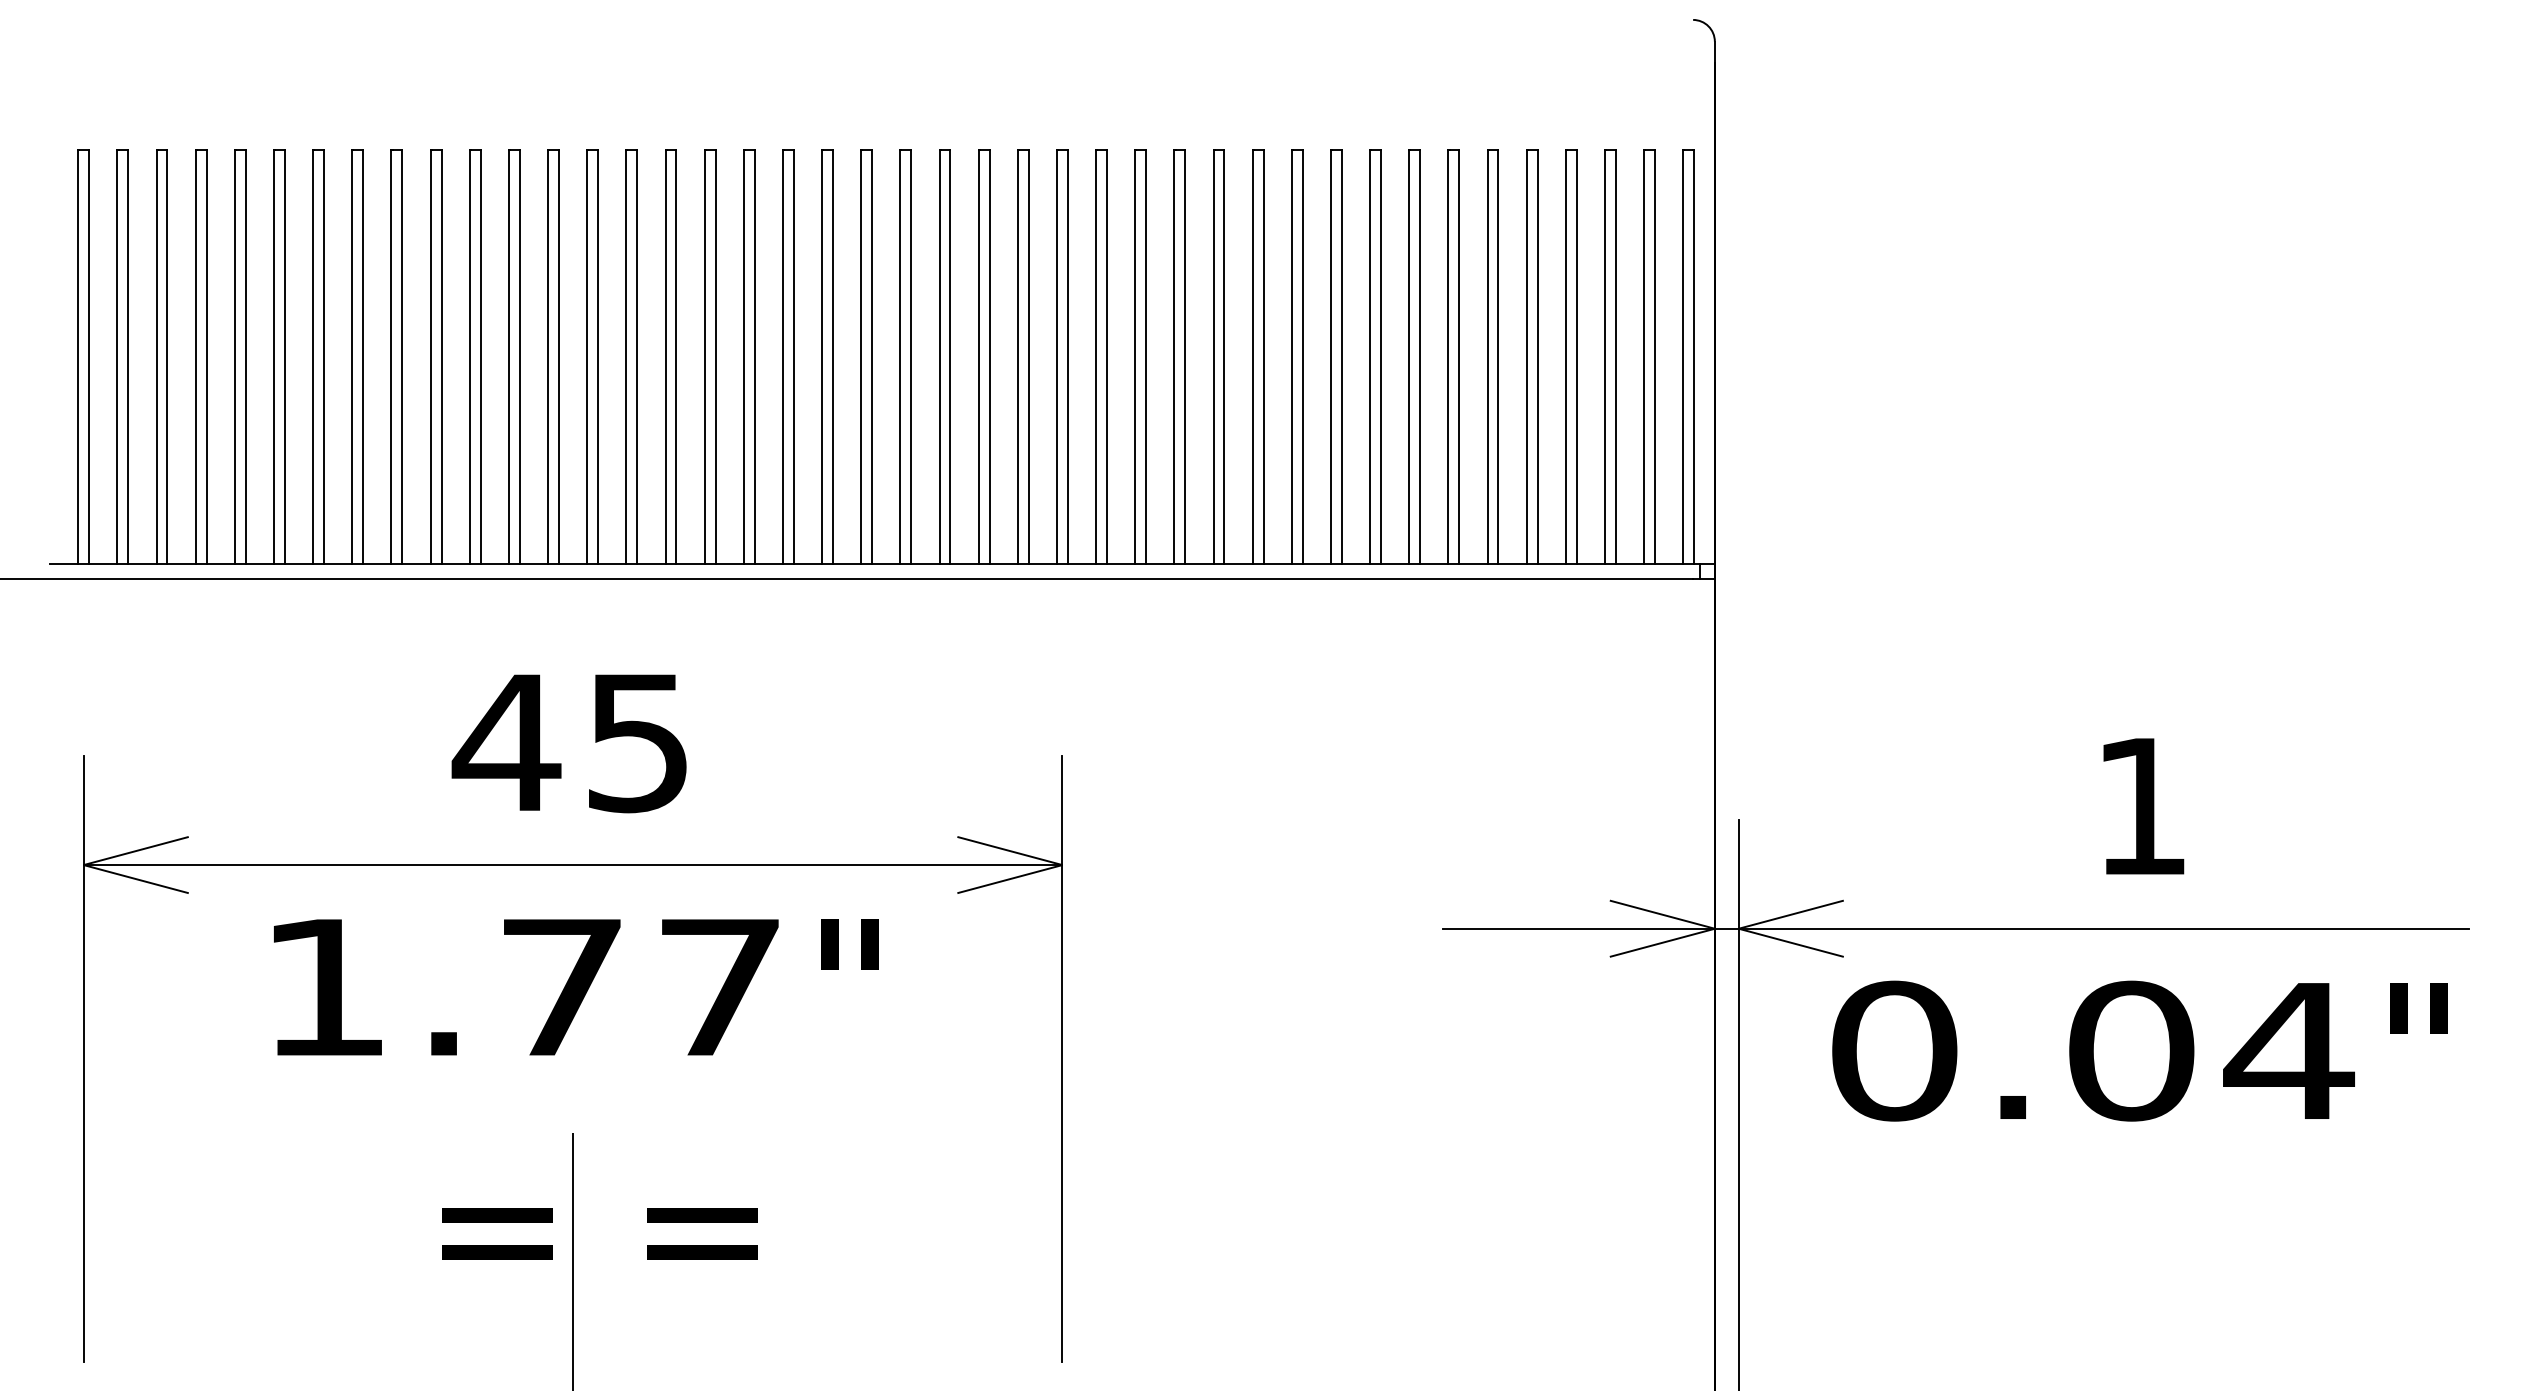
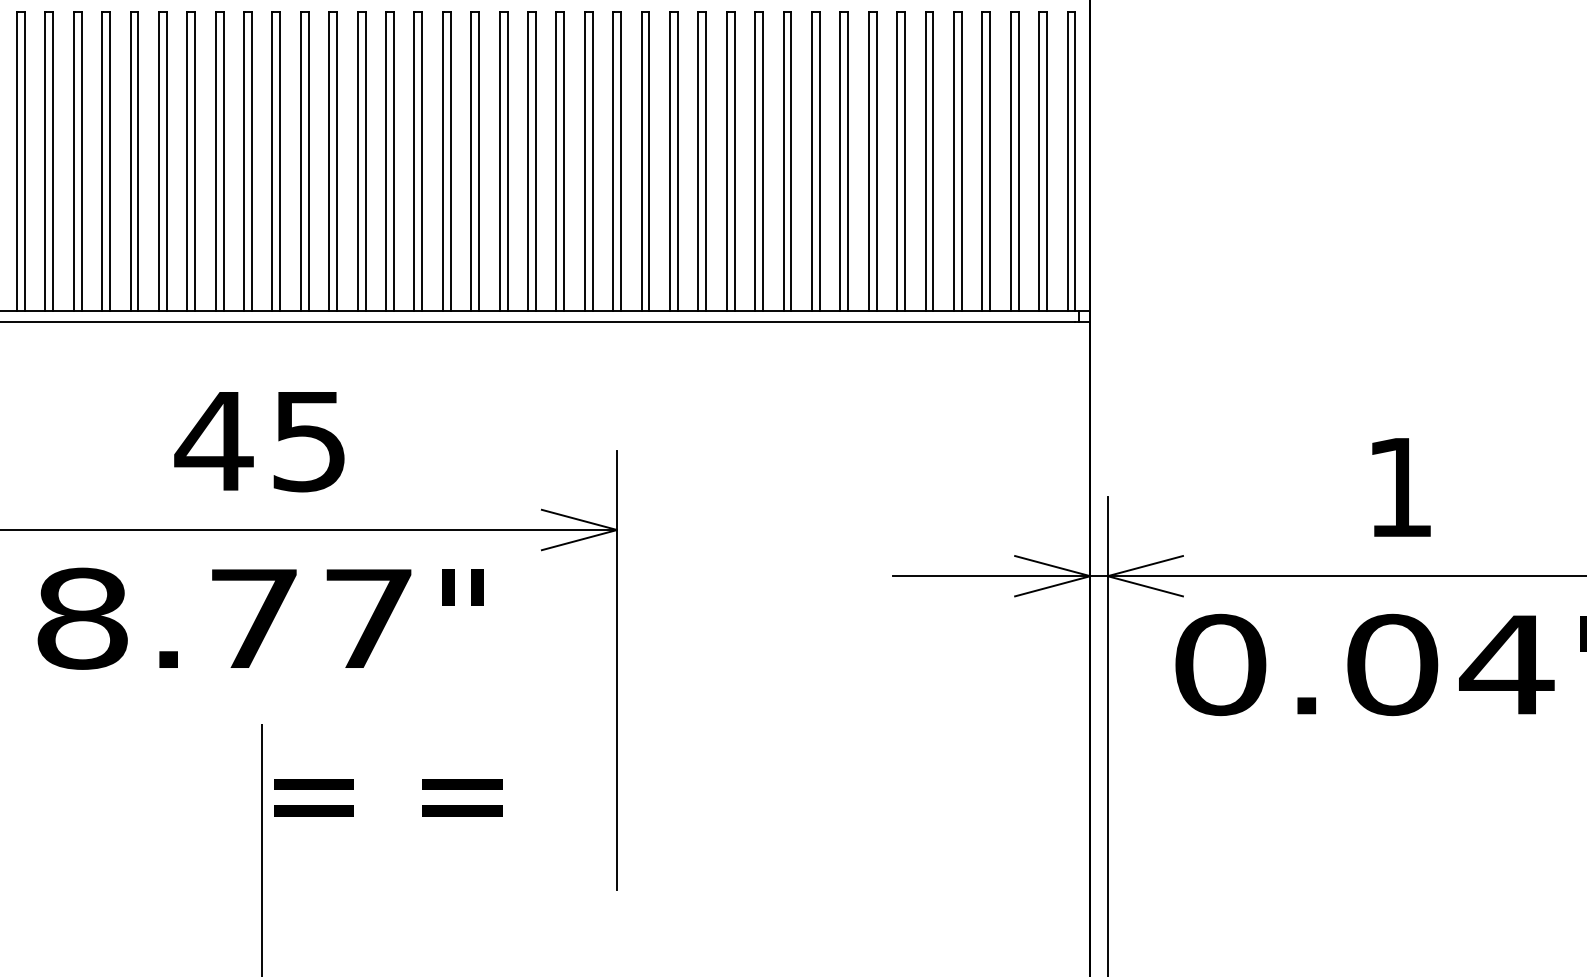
text: (325, 987) -> (82, 618), 1.77 -> 8.77
text: (599, 1233) -> (388, 797), moved

